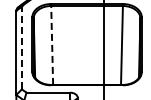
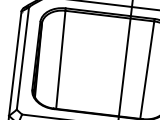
line: (52, 44) -> (61, 58), dashed -> solid
line: (21, 47) -> (22, 57), dashed -> solid

